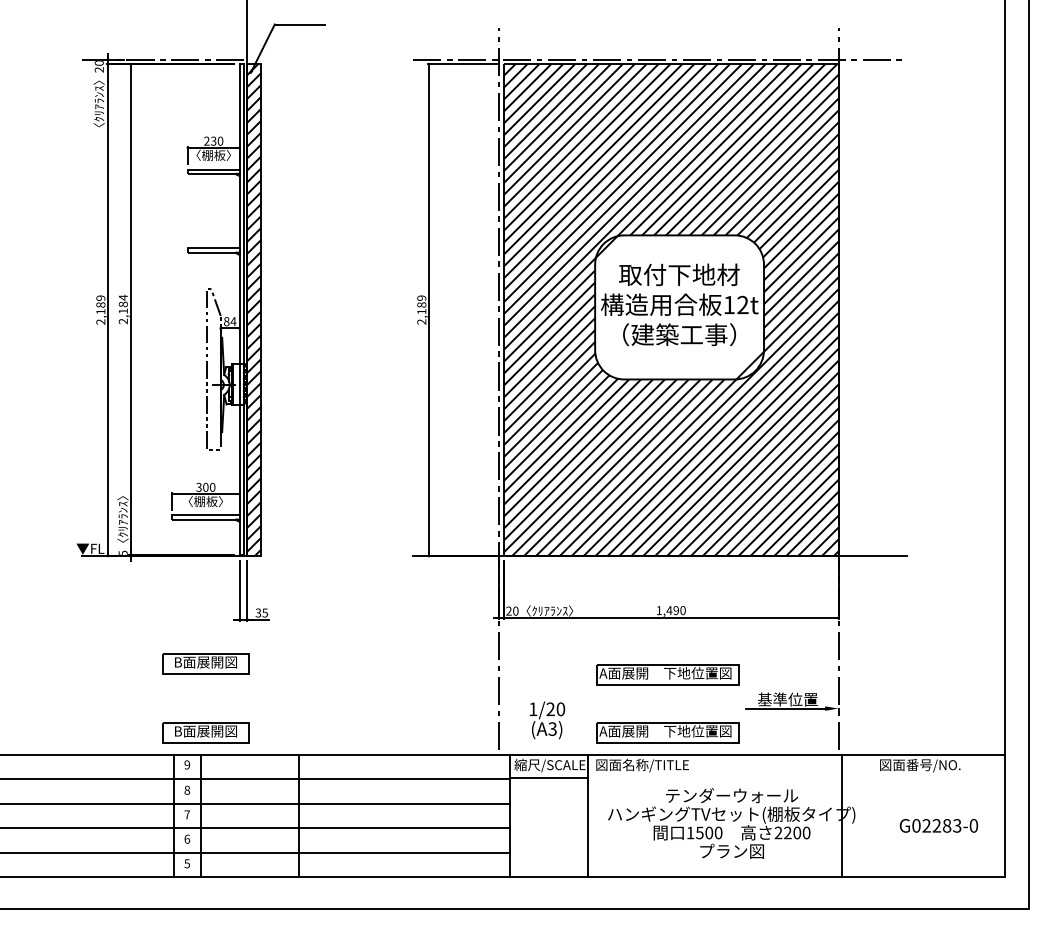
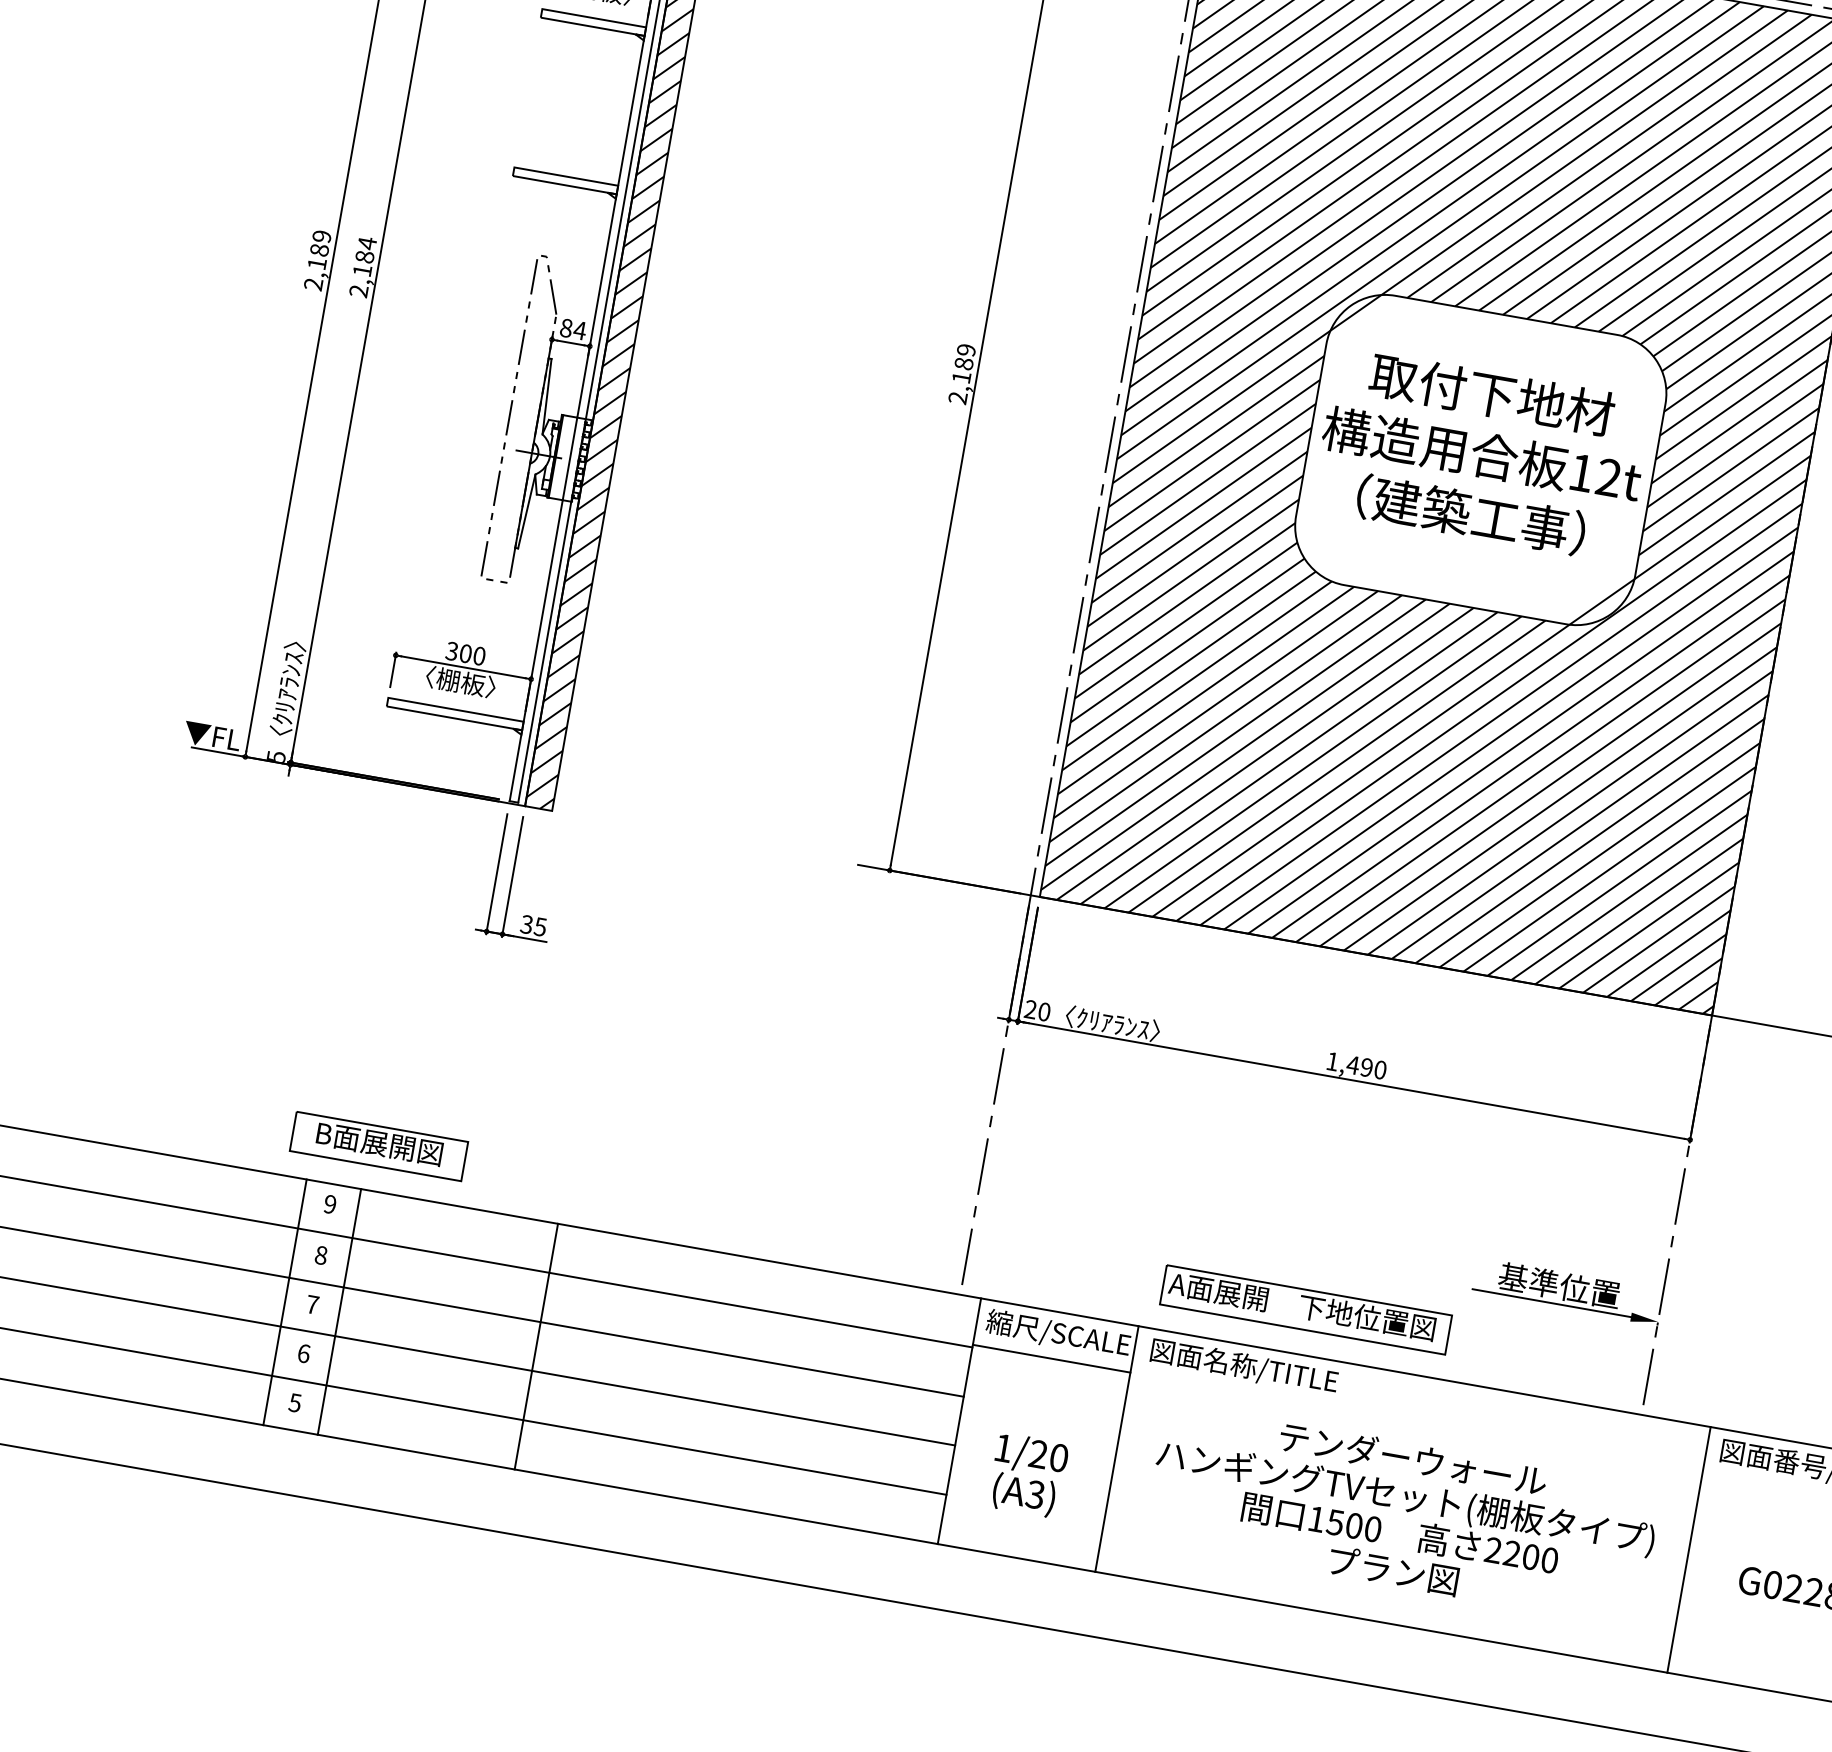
part: (205, 663) -> (402, 1007), removed
part: (667, 674) -> (1326, 1192), removed
text: (547, 720) -> (1028, 1475), moved
line: (841, 815) -> (1688, 1548), moved

